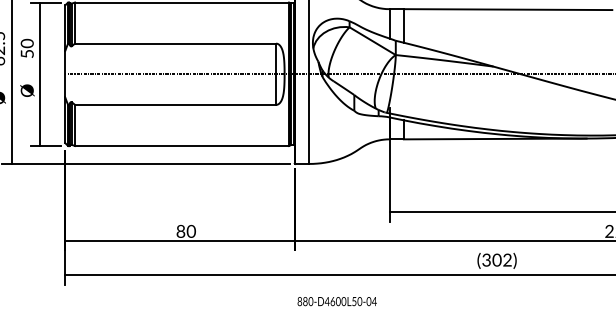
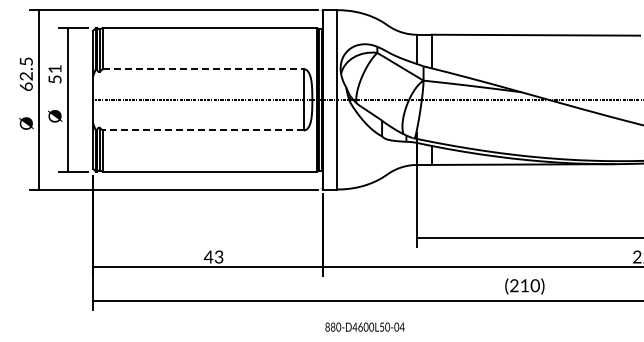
text: (26, 42) -> (54, 68), 50 -> 51
line: (175, 43) -> (203, 69), solid -> dashed
line: (175, 104) -> (203, 130), solid -> dashed
text: (185, 230) -> (213, 256), 80 -> 43
text: (496, 259) -> (524, 285), (302) -> (210)

